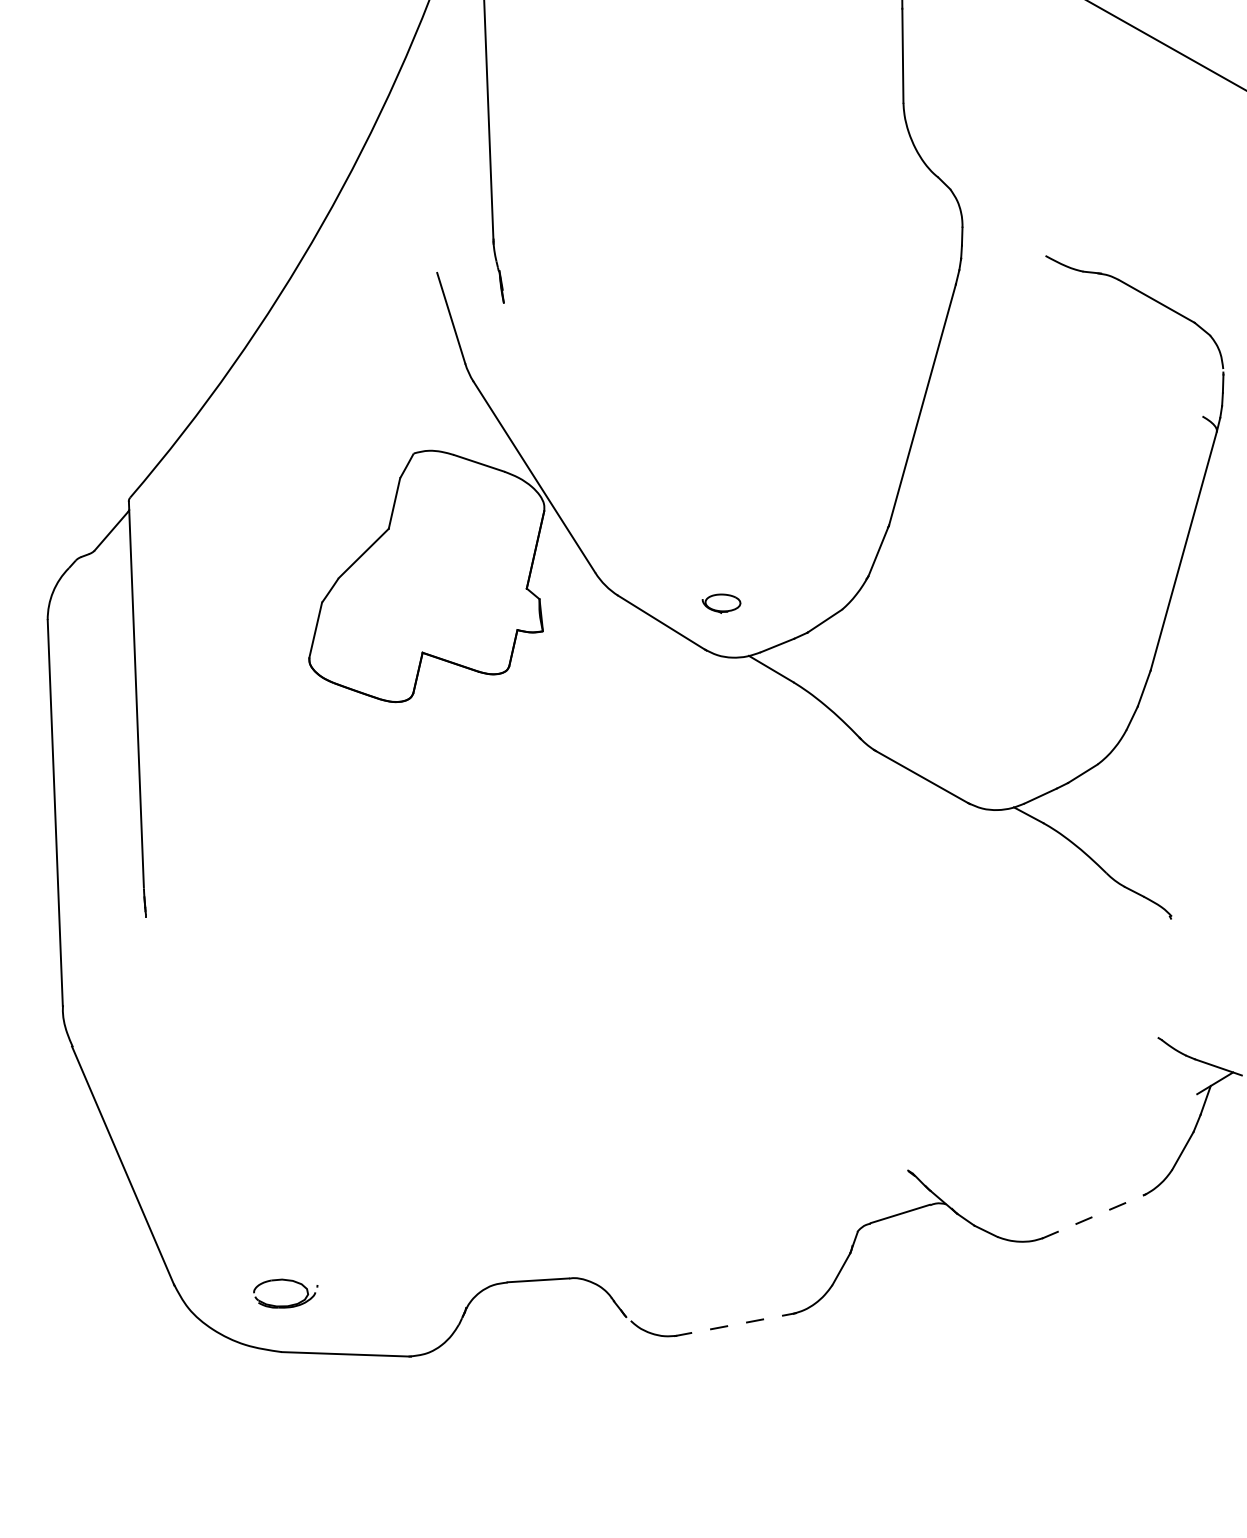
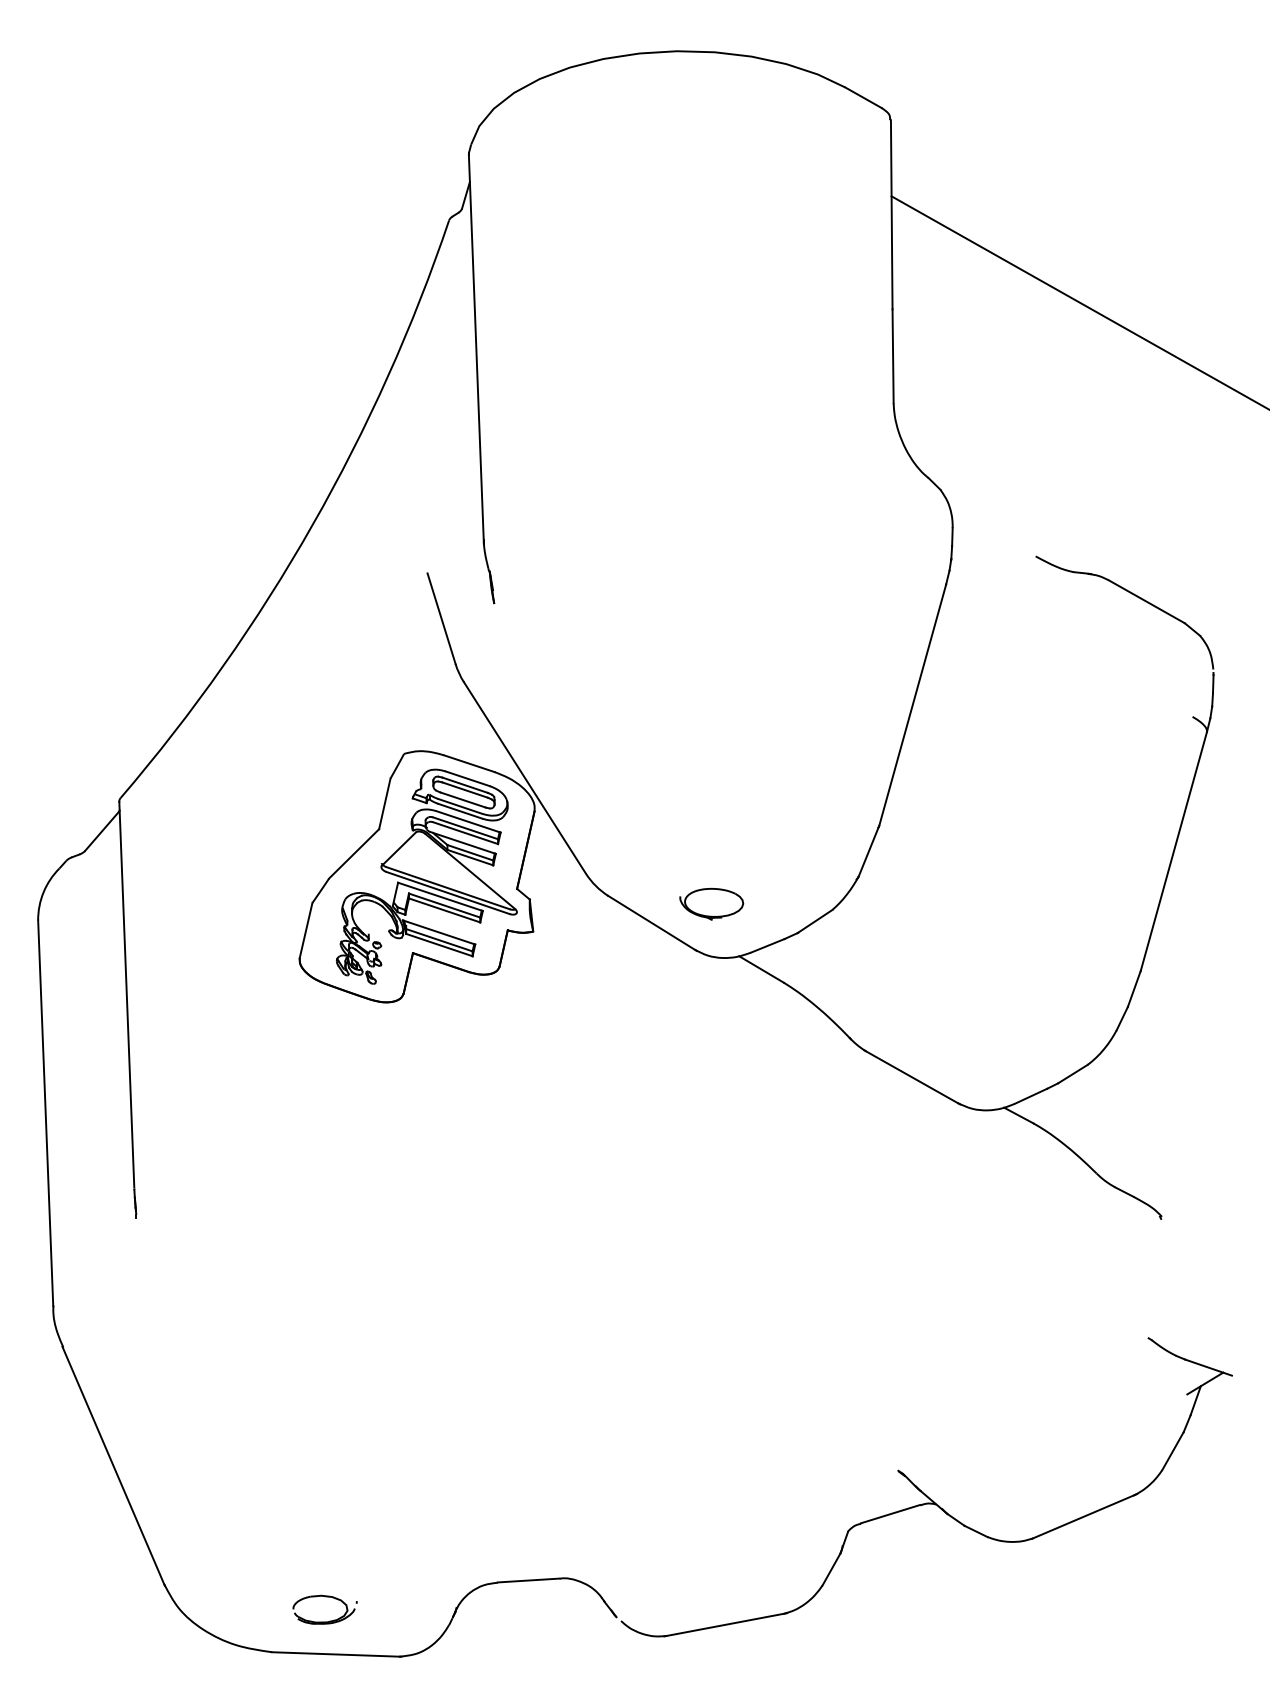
part: (436, 576) -> (426, 876), added
part: (721, 603) -> (711, 903), size x1.67
line: (1095, 1216) -> (1085, 1516), dashed -> solid
part: (285, 1305) -> (324, 1621), moved
line: (736, 1324) -> (726, 1624), dashed -> solid

